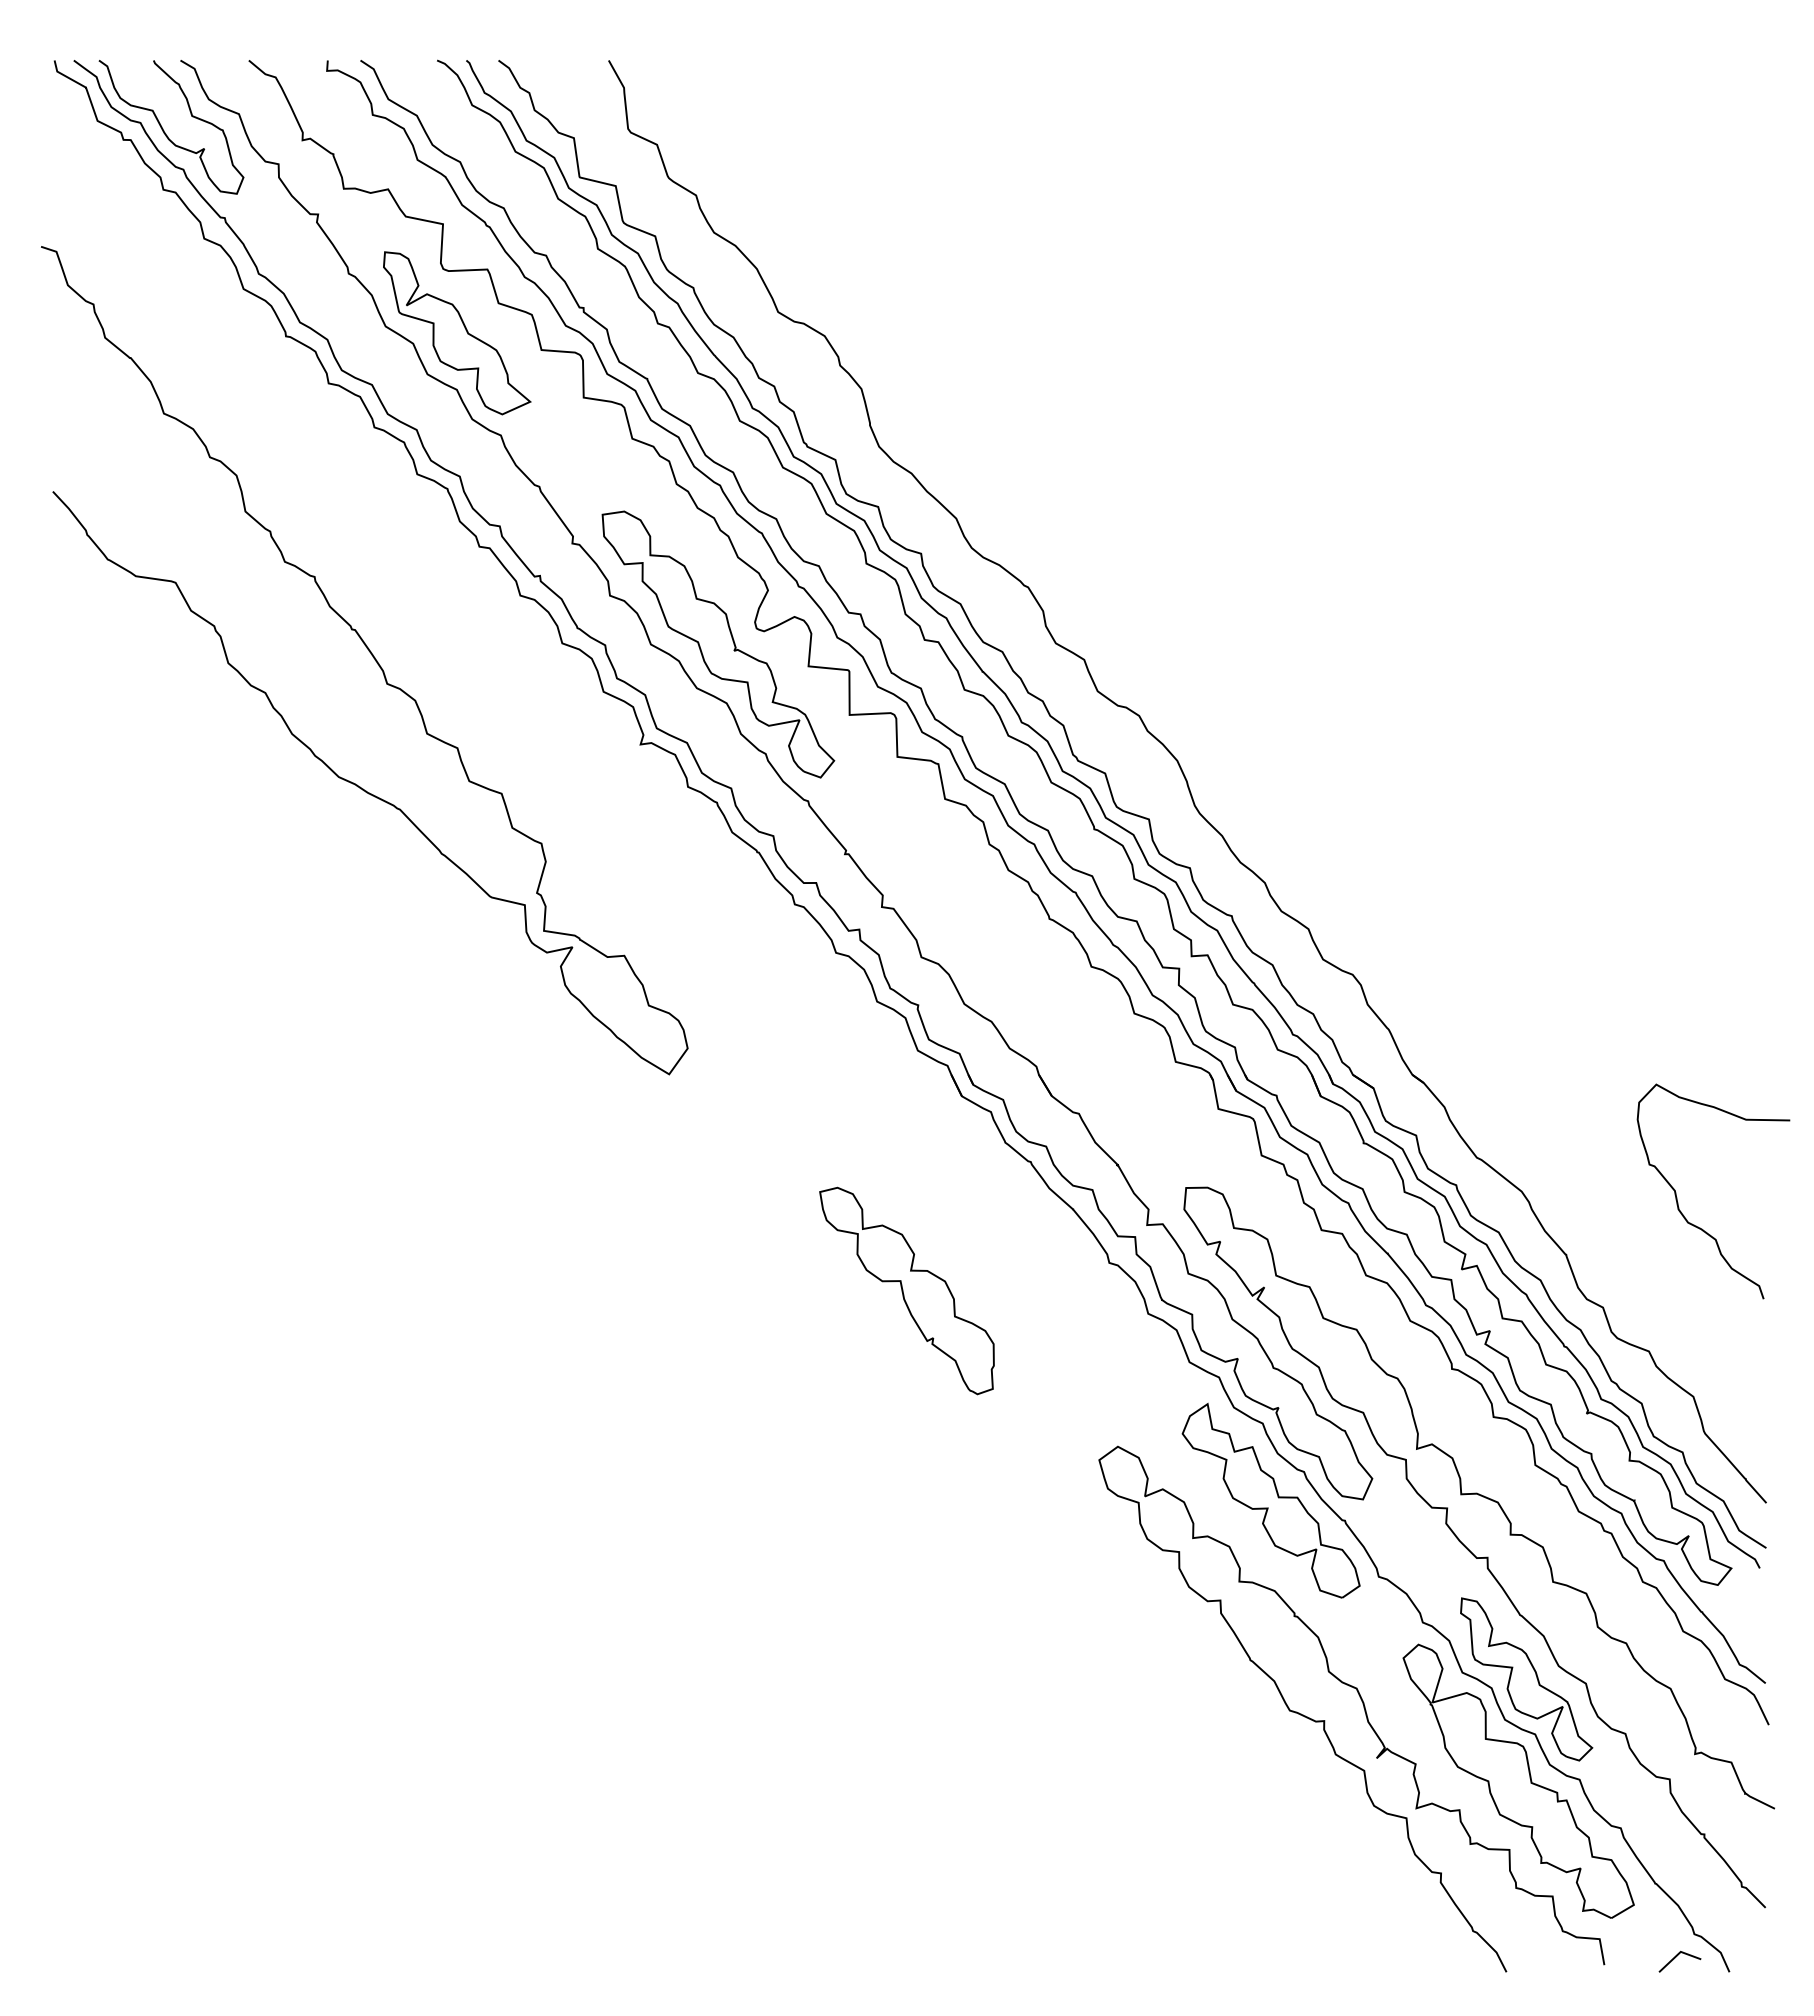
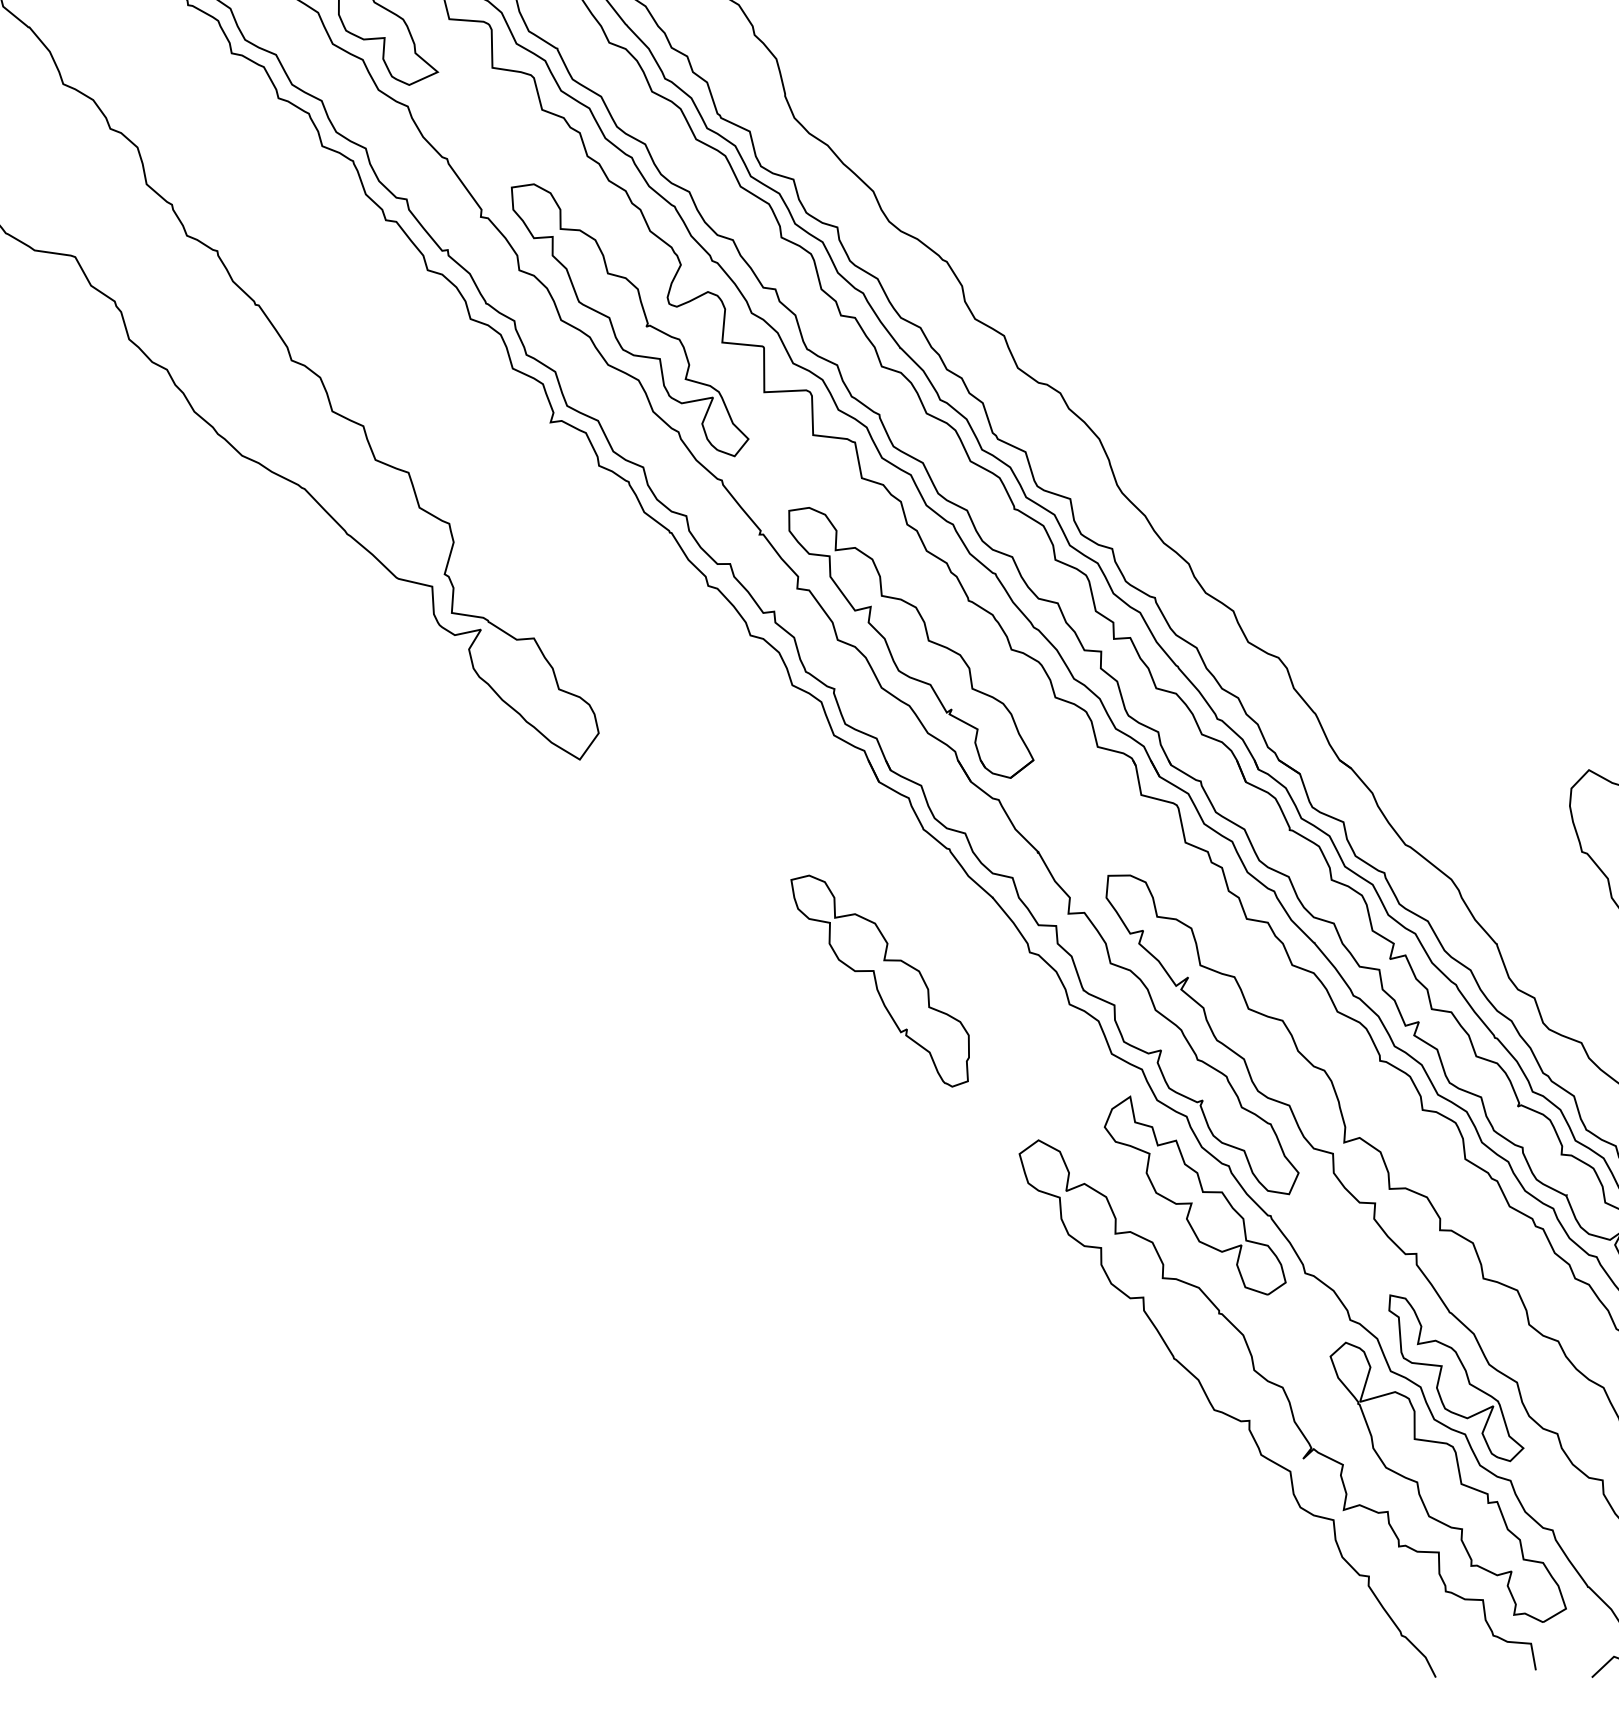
part: (993, 960) -> (911, 643), added
part: (906, 1290) -> (879, 980), moved

